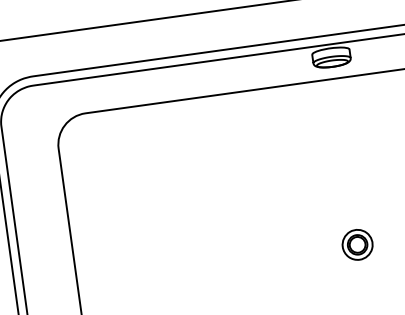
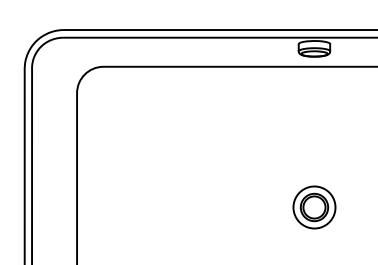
part: (357, 244) -> (314, 207), size x1.67

